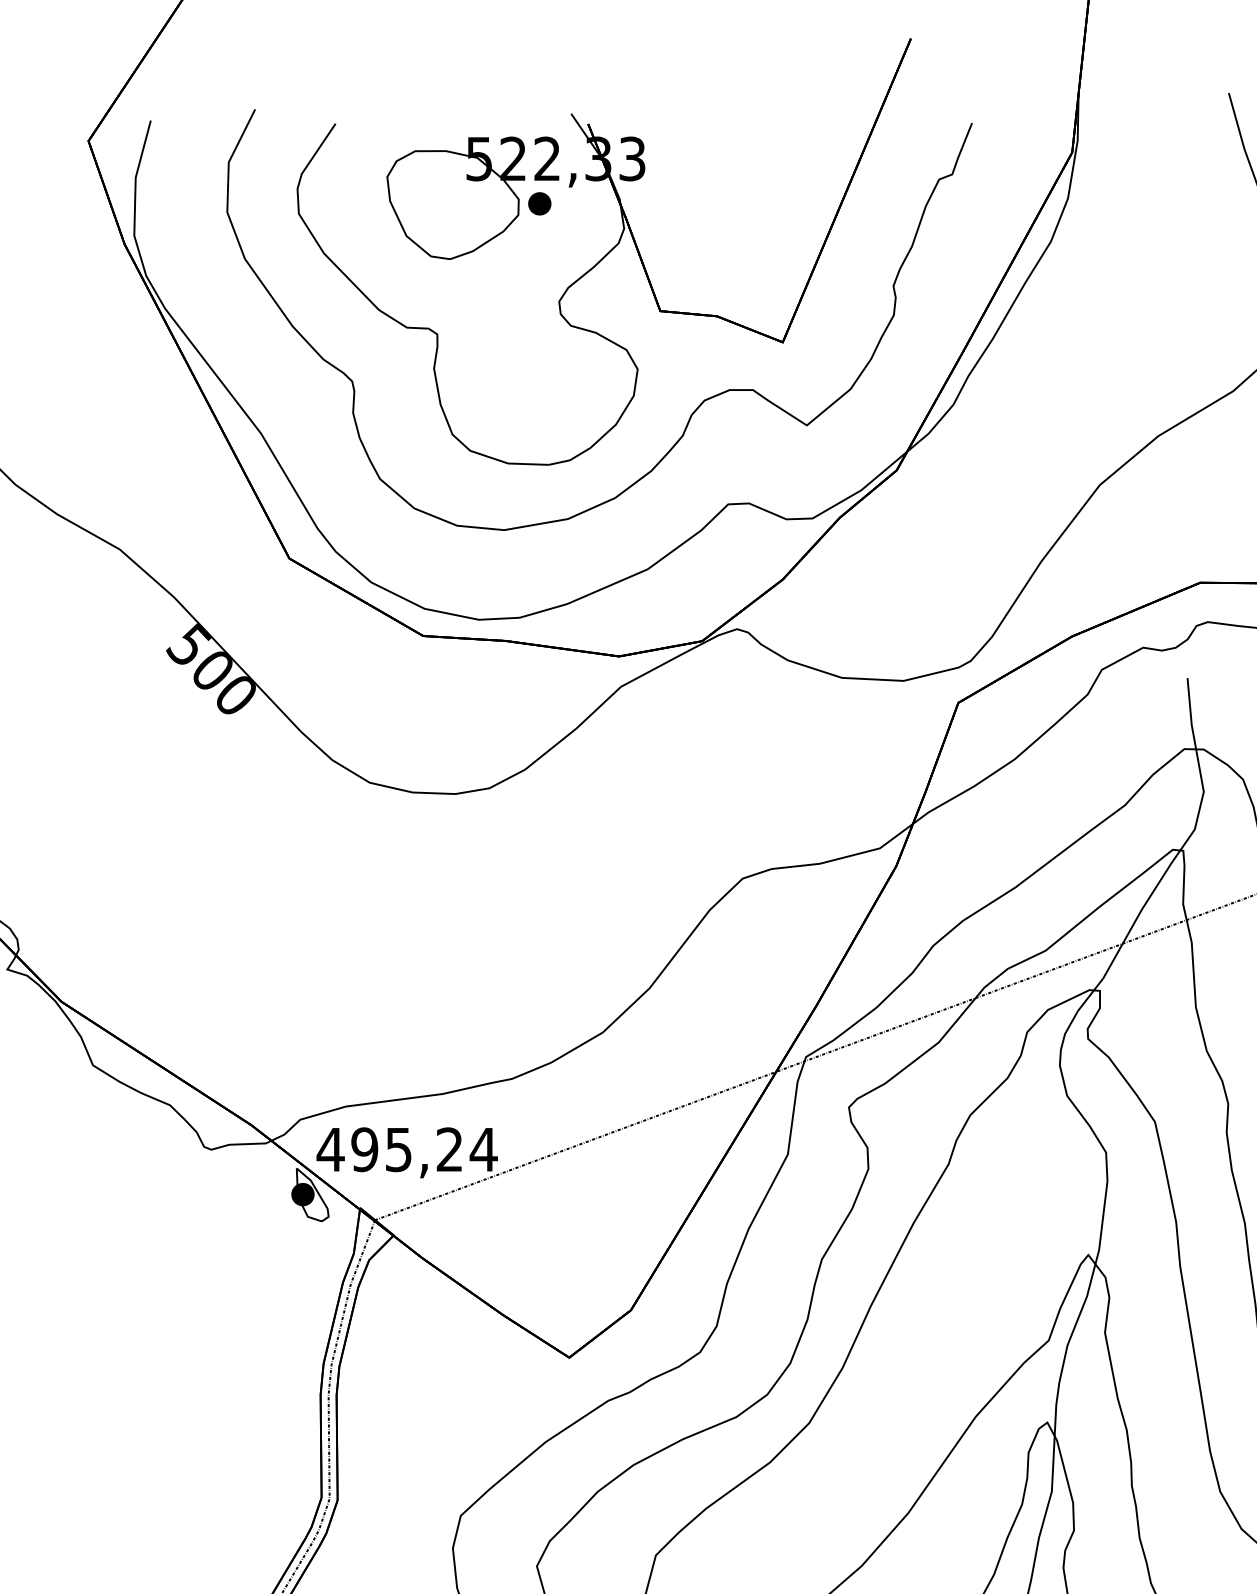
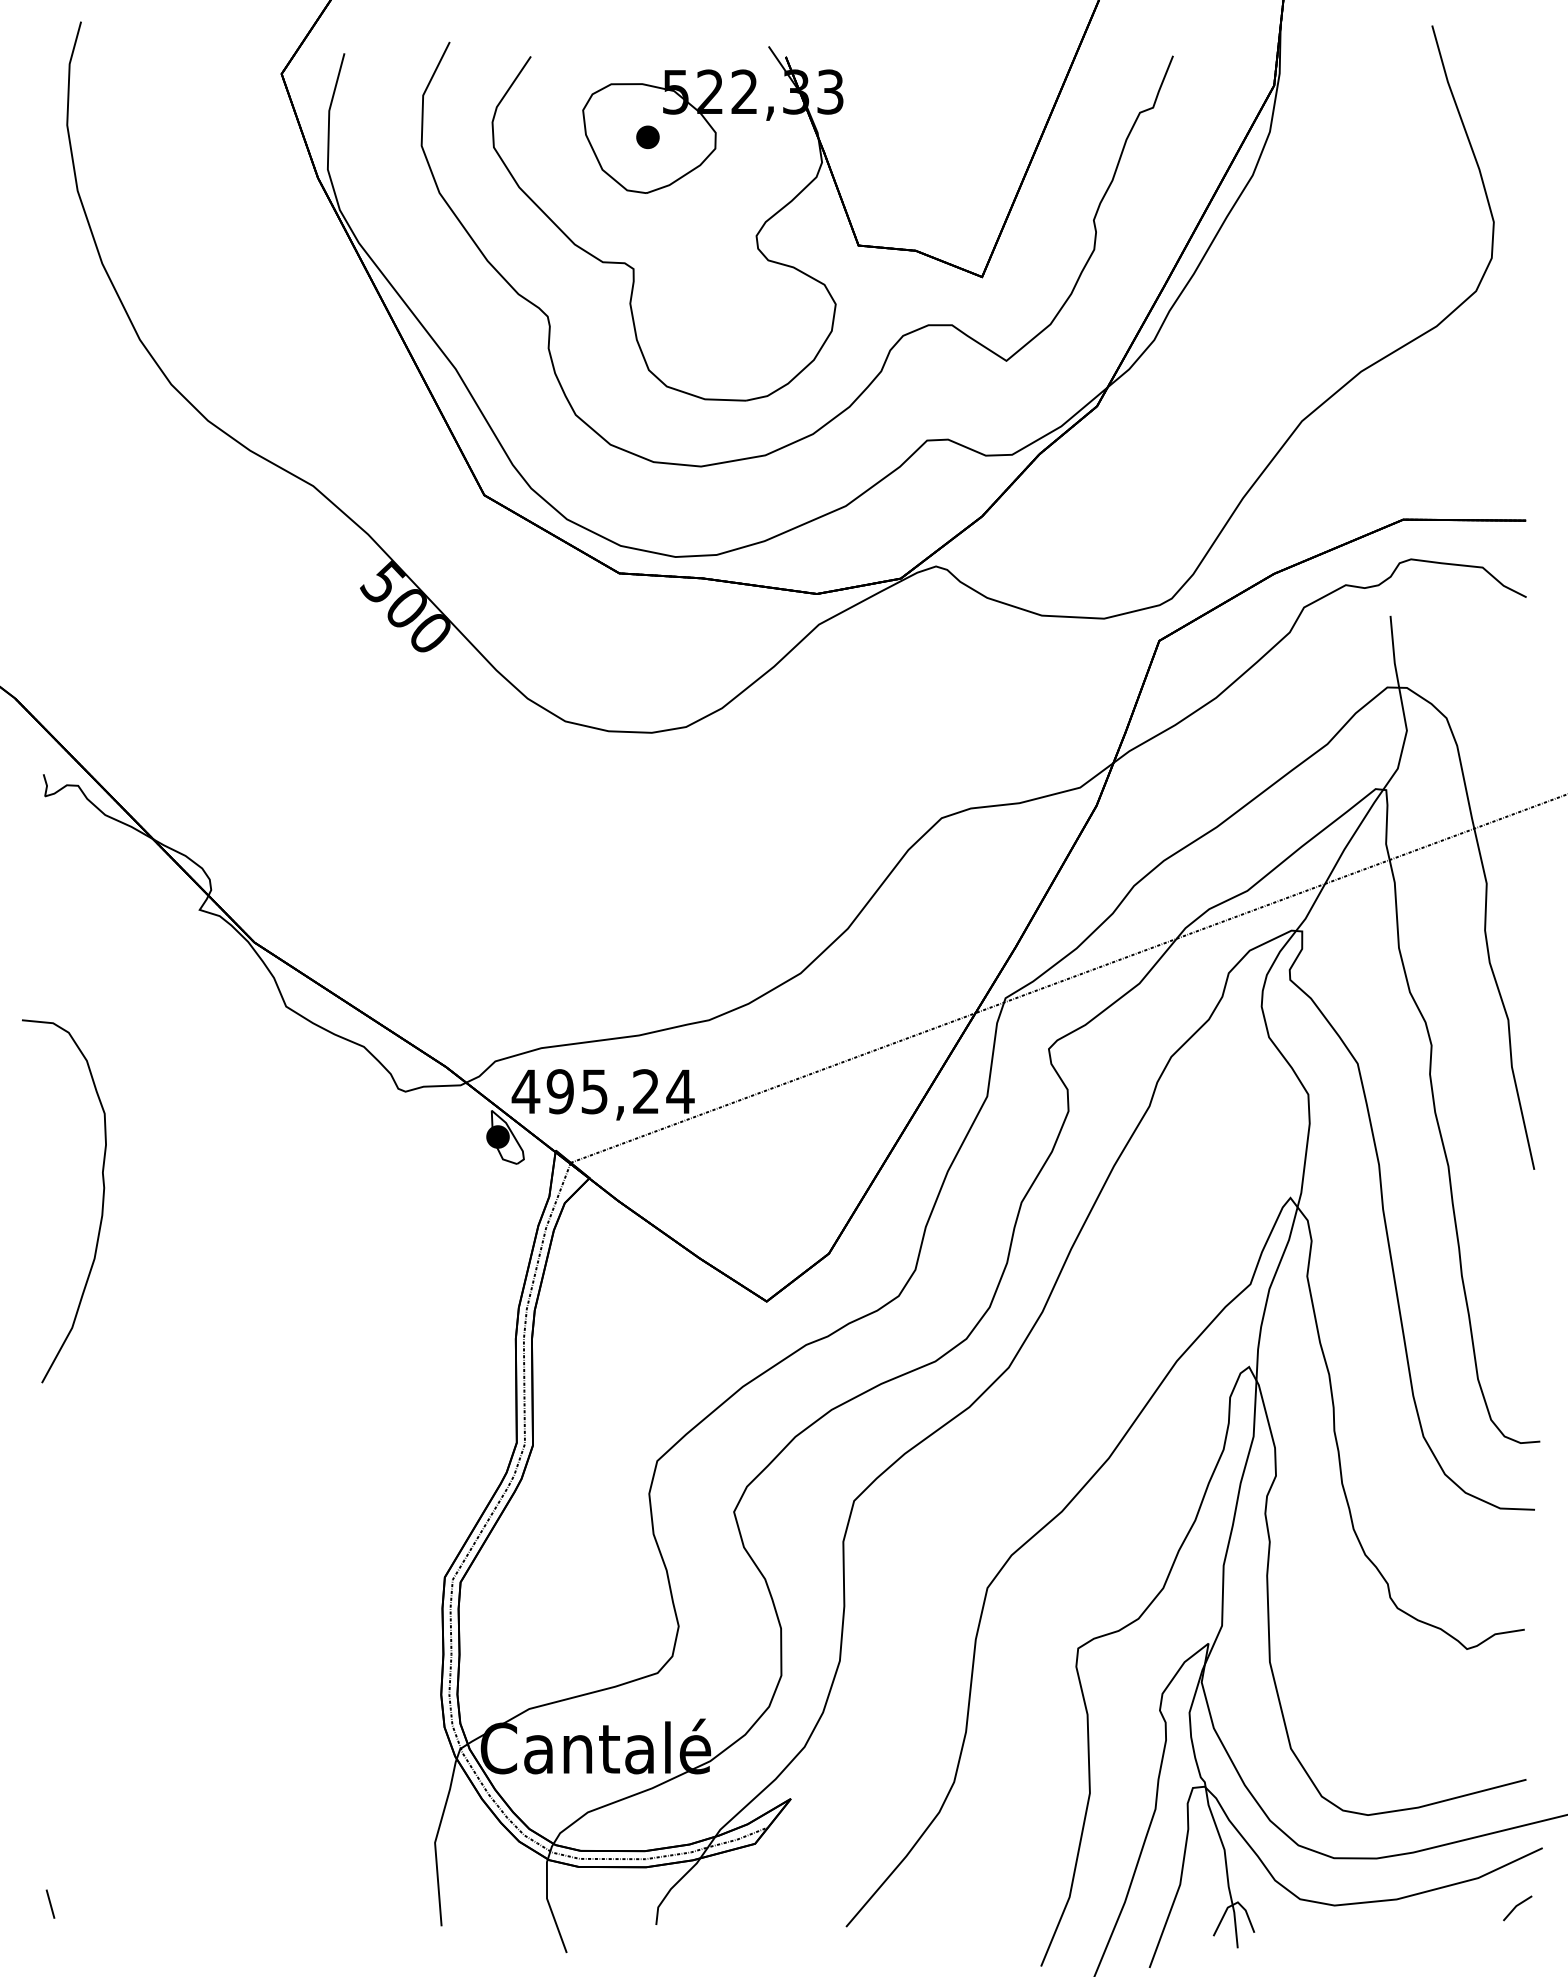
part: (539, 203) -> (647, 136), moved

